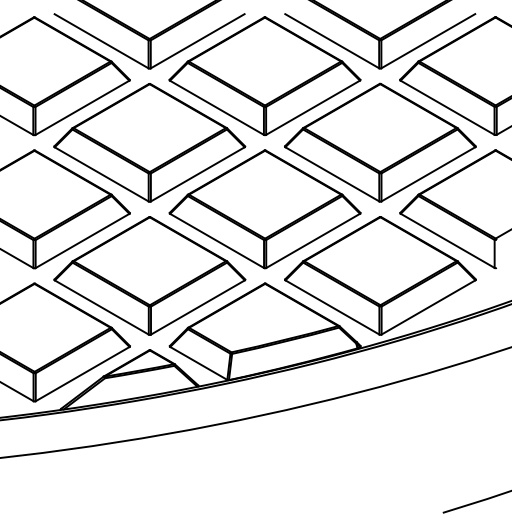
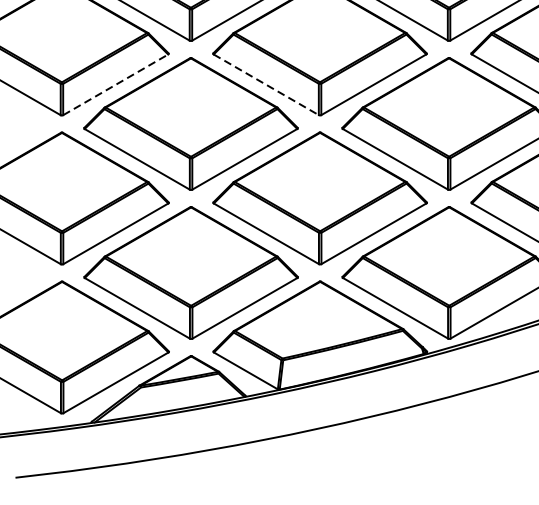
line: (82, 107) -> (115, 84), solid -> dashed
line: (217, 108) -> (266, 85), solid -> dashed

